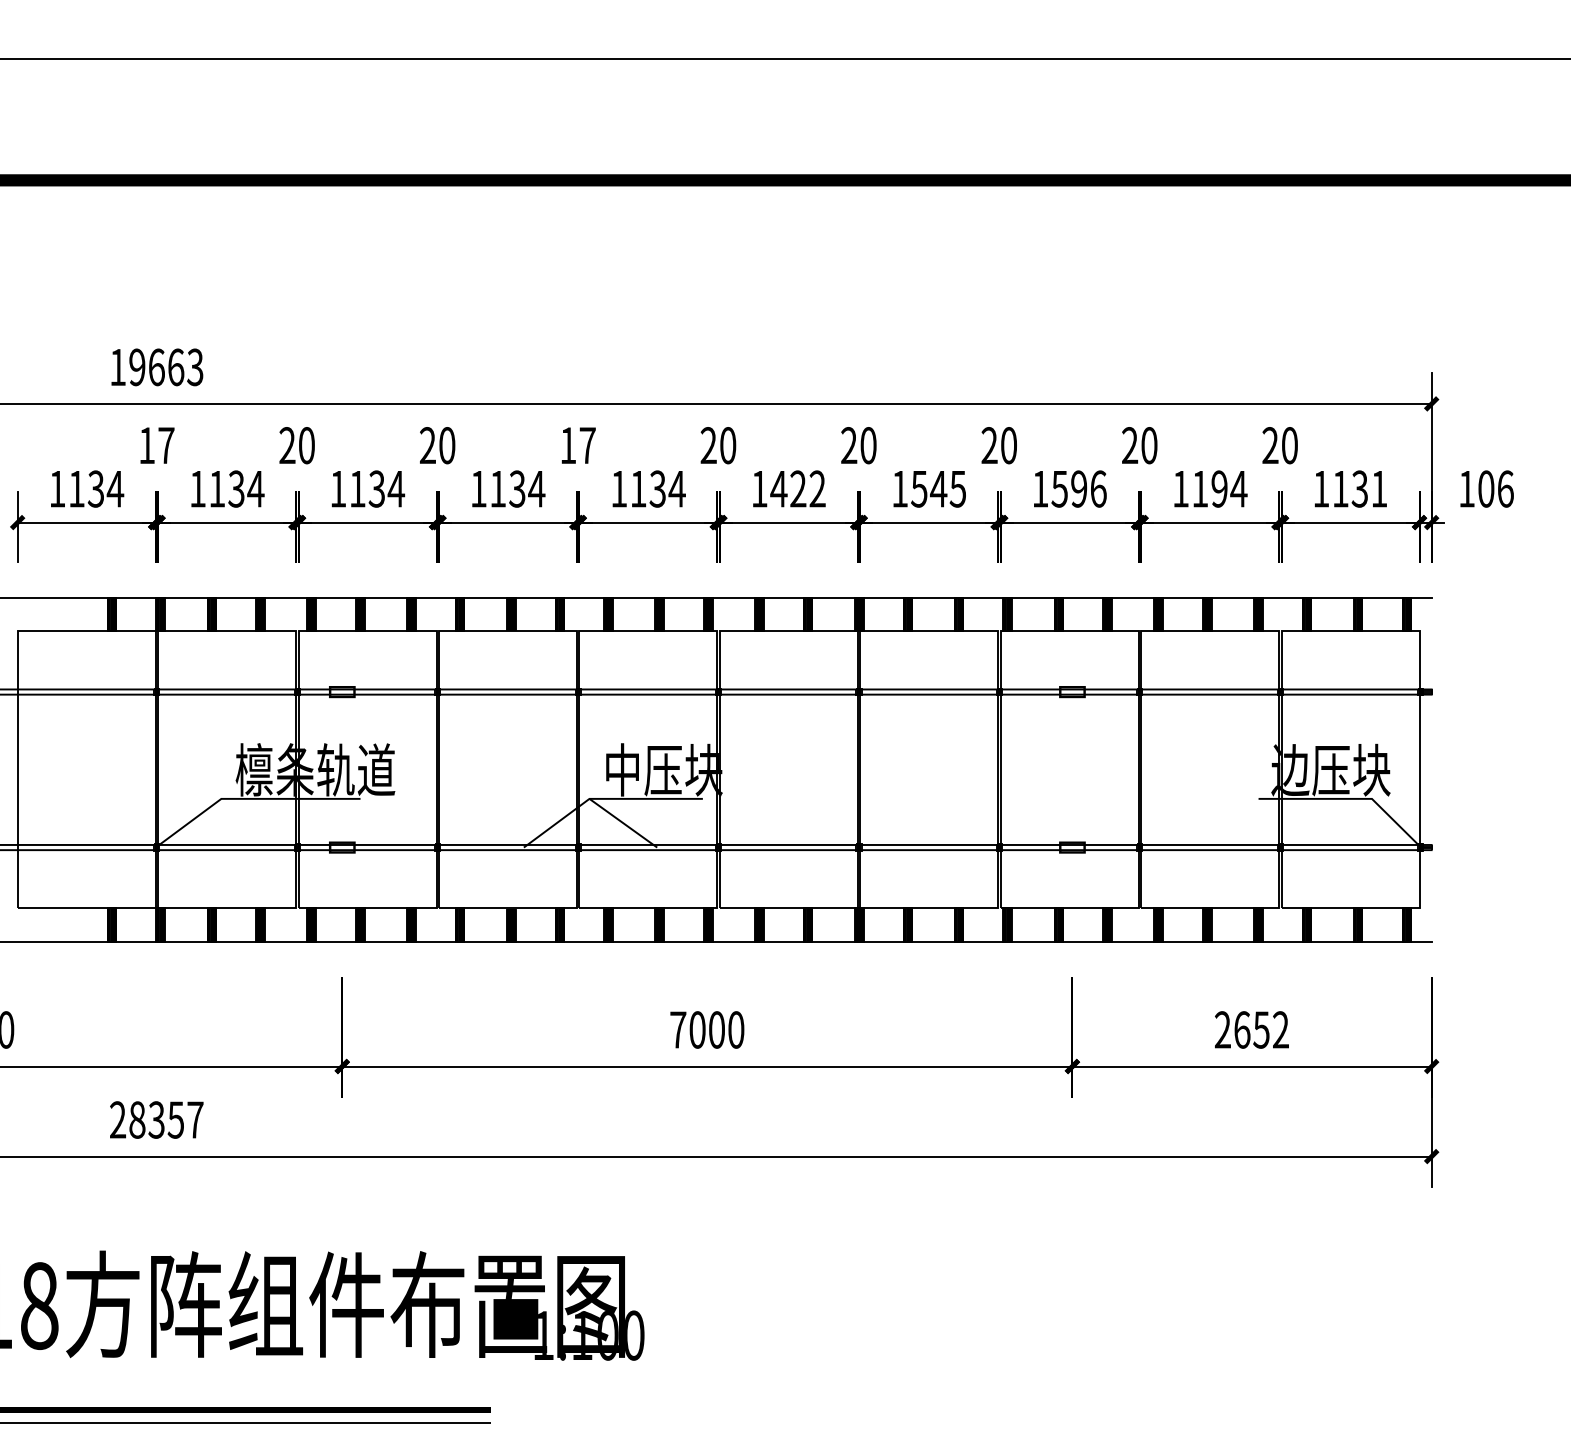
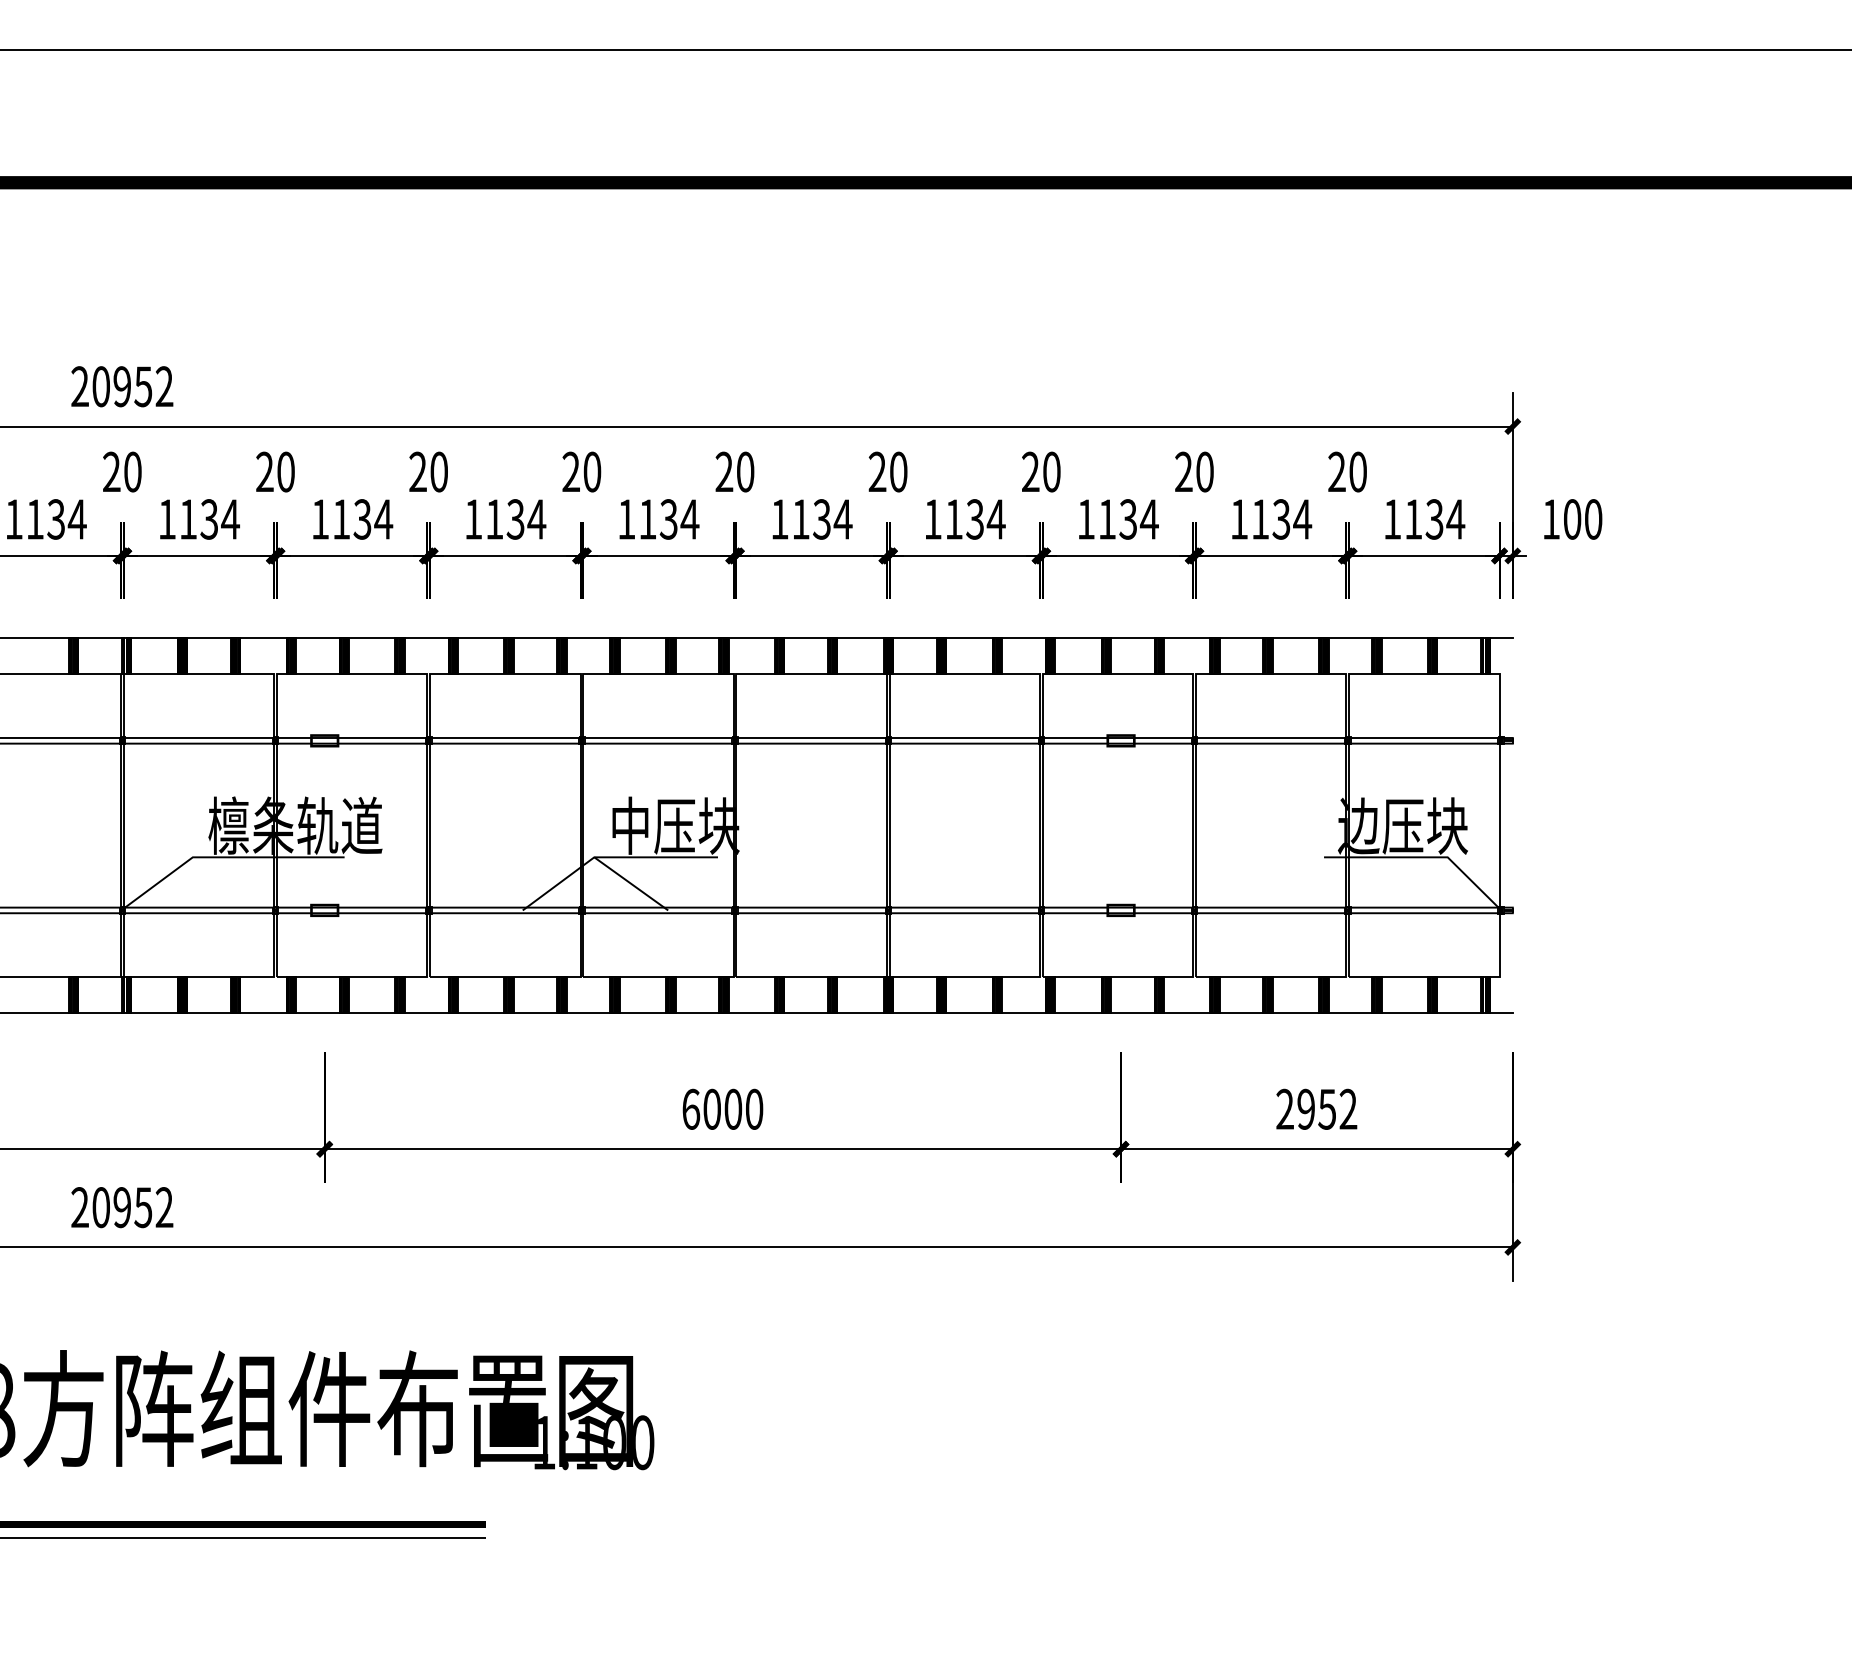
text: (156, 367) -> (122, 386), 19663 -> 20952
text: (156, 445) -> (122, 471), 17 -> 20
text: (577, 445) -> (581, 471), 17 -> 20
text: (797, 489) -> (821, 519), 1422 -> 1134
text: (938, 489) -> (975, 519), 1545 -> 1134
text: (1079, 489) -> (1128, 519), 1596 -> 1134
text: (1219, 489) -> (1281, 519), 1194 -> 1134
text: (1379, 489) -> (1455, 519), 1131 -> 1134
text: (1505, 489) -> (1593, 519), 106 -> 100
text: (678, 1029) -> (691, 1108), 7000 -> 6000
text: (1242, 1029) -> (1306, 1108), 2652 -> 2952
text: (166, 1119) -> (132, 1207), 28357 -> 20952

